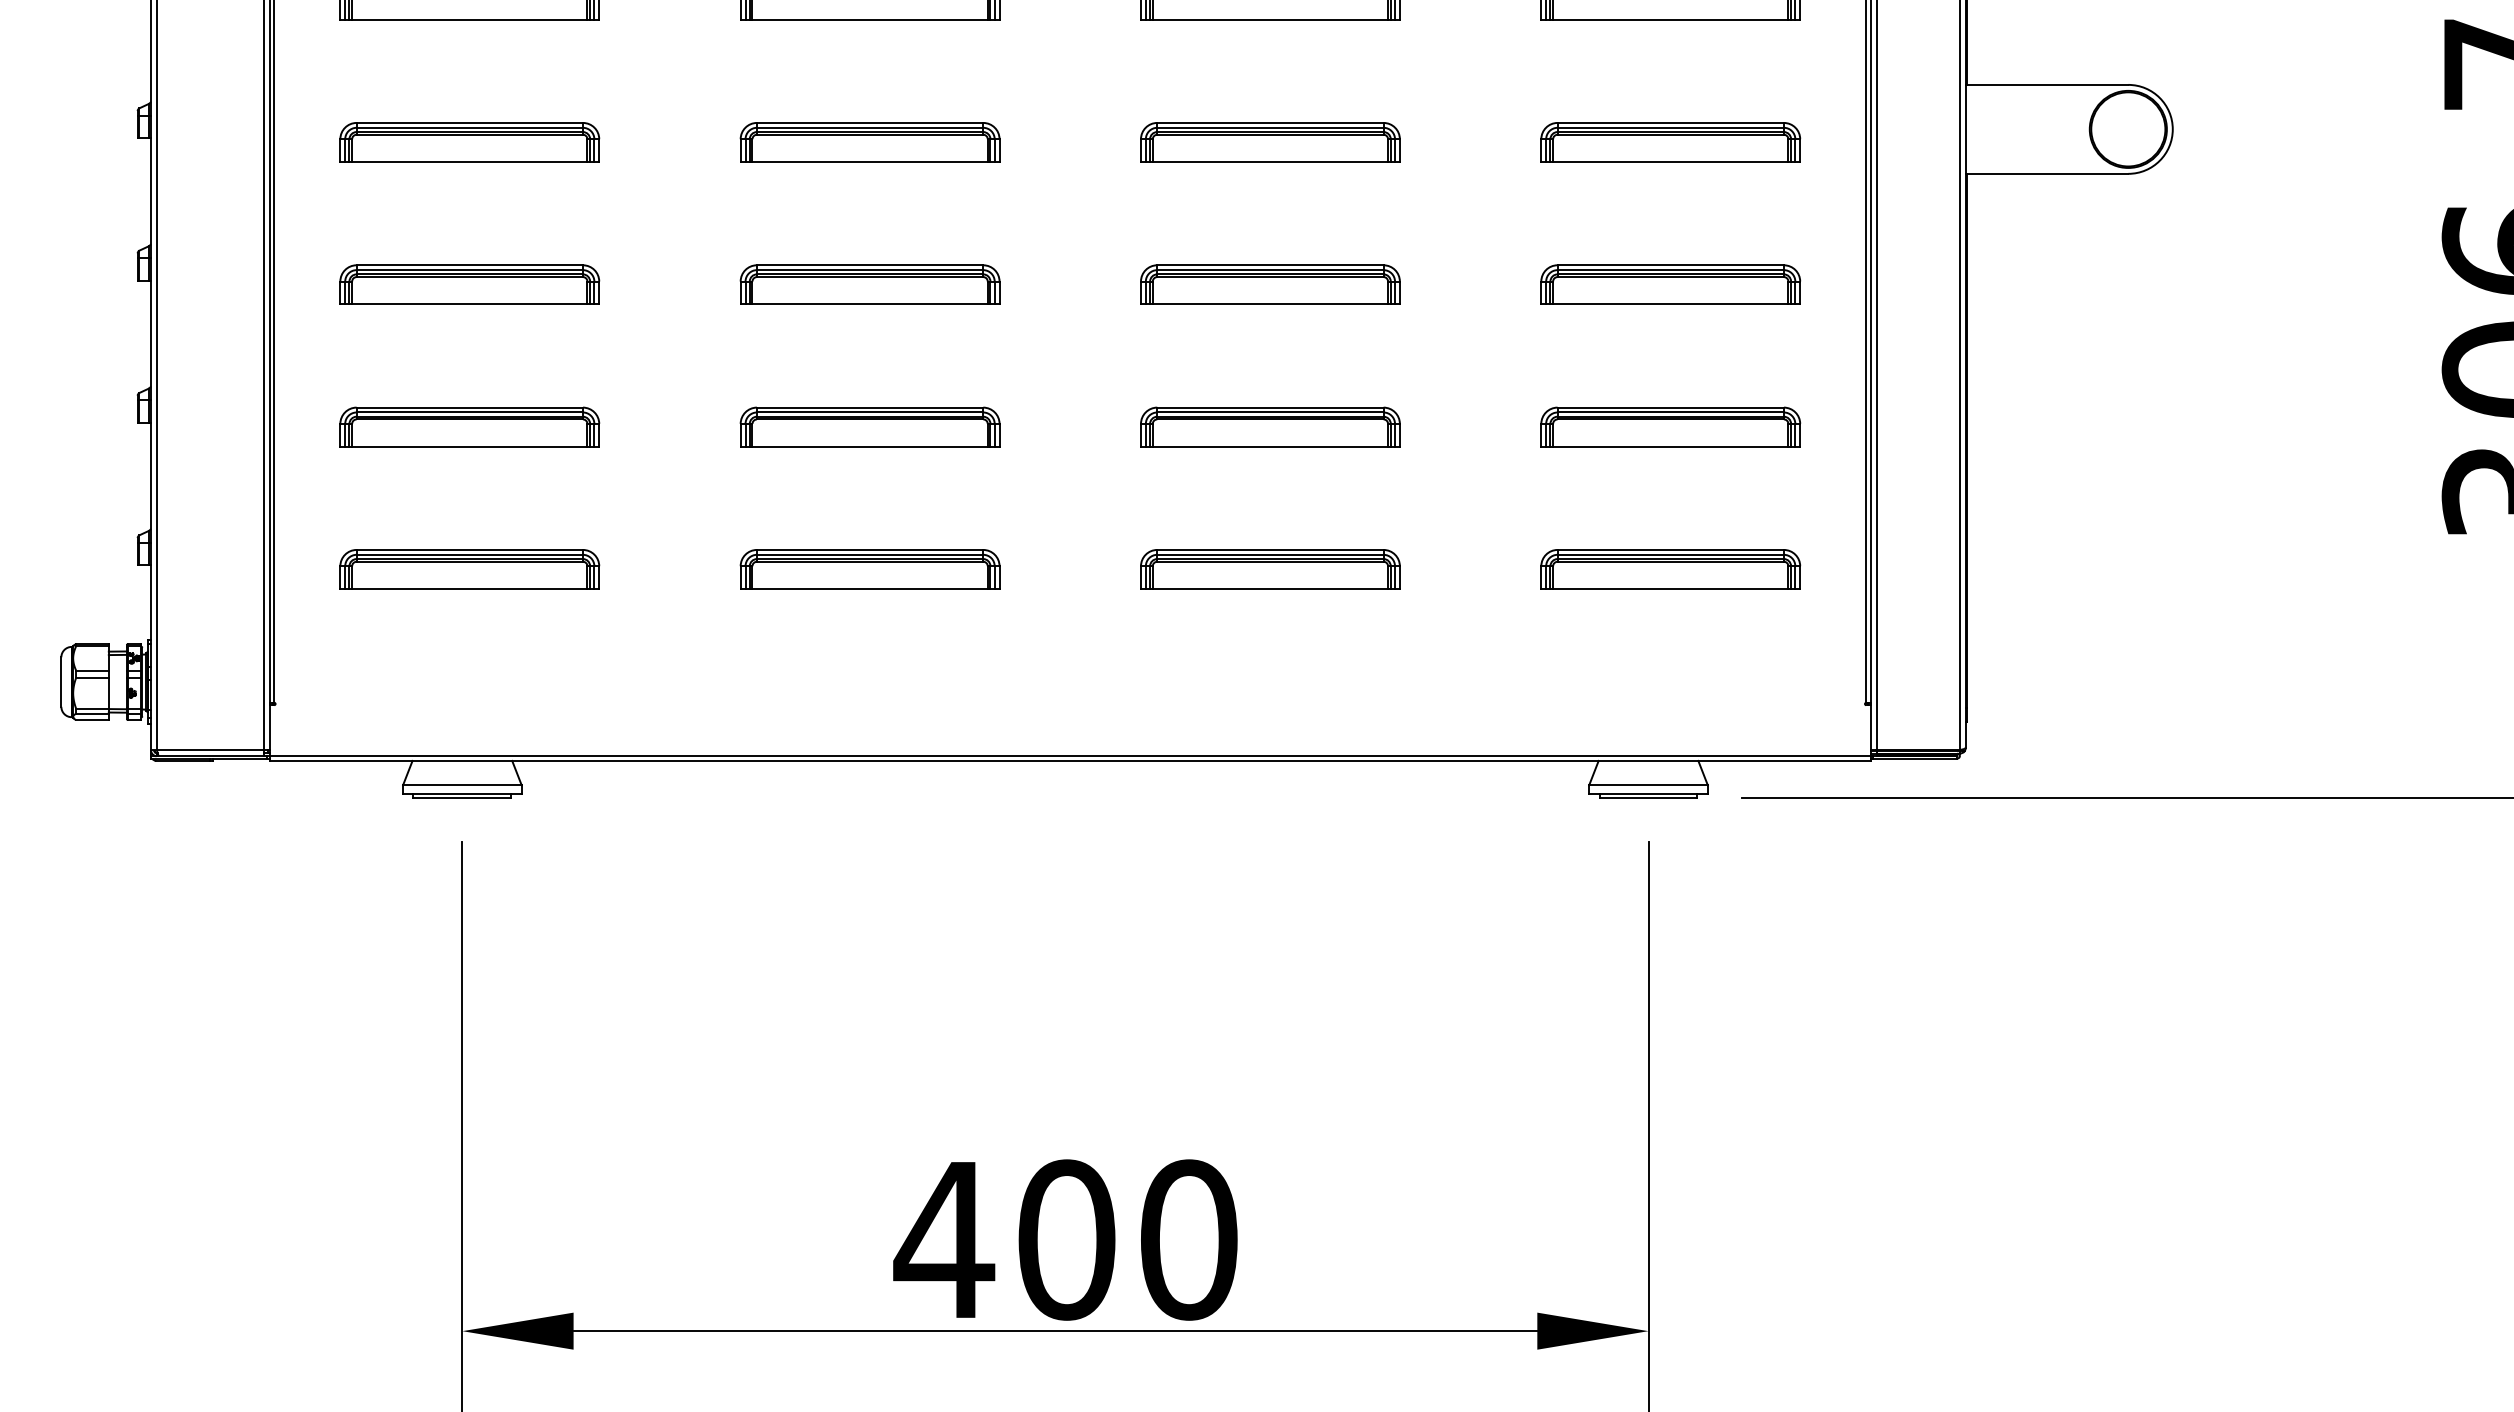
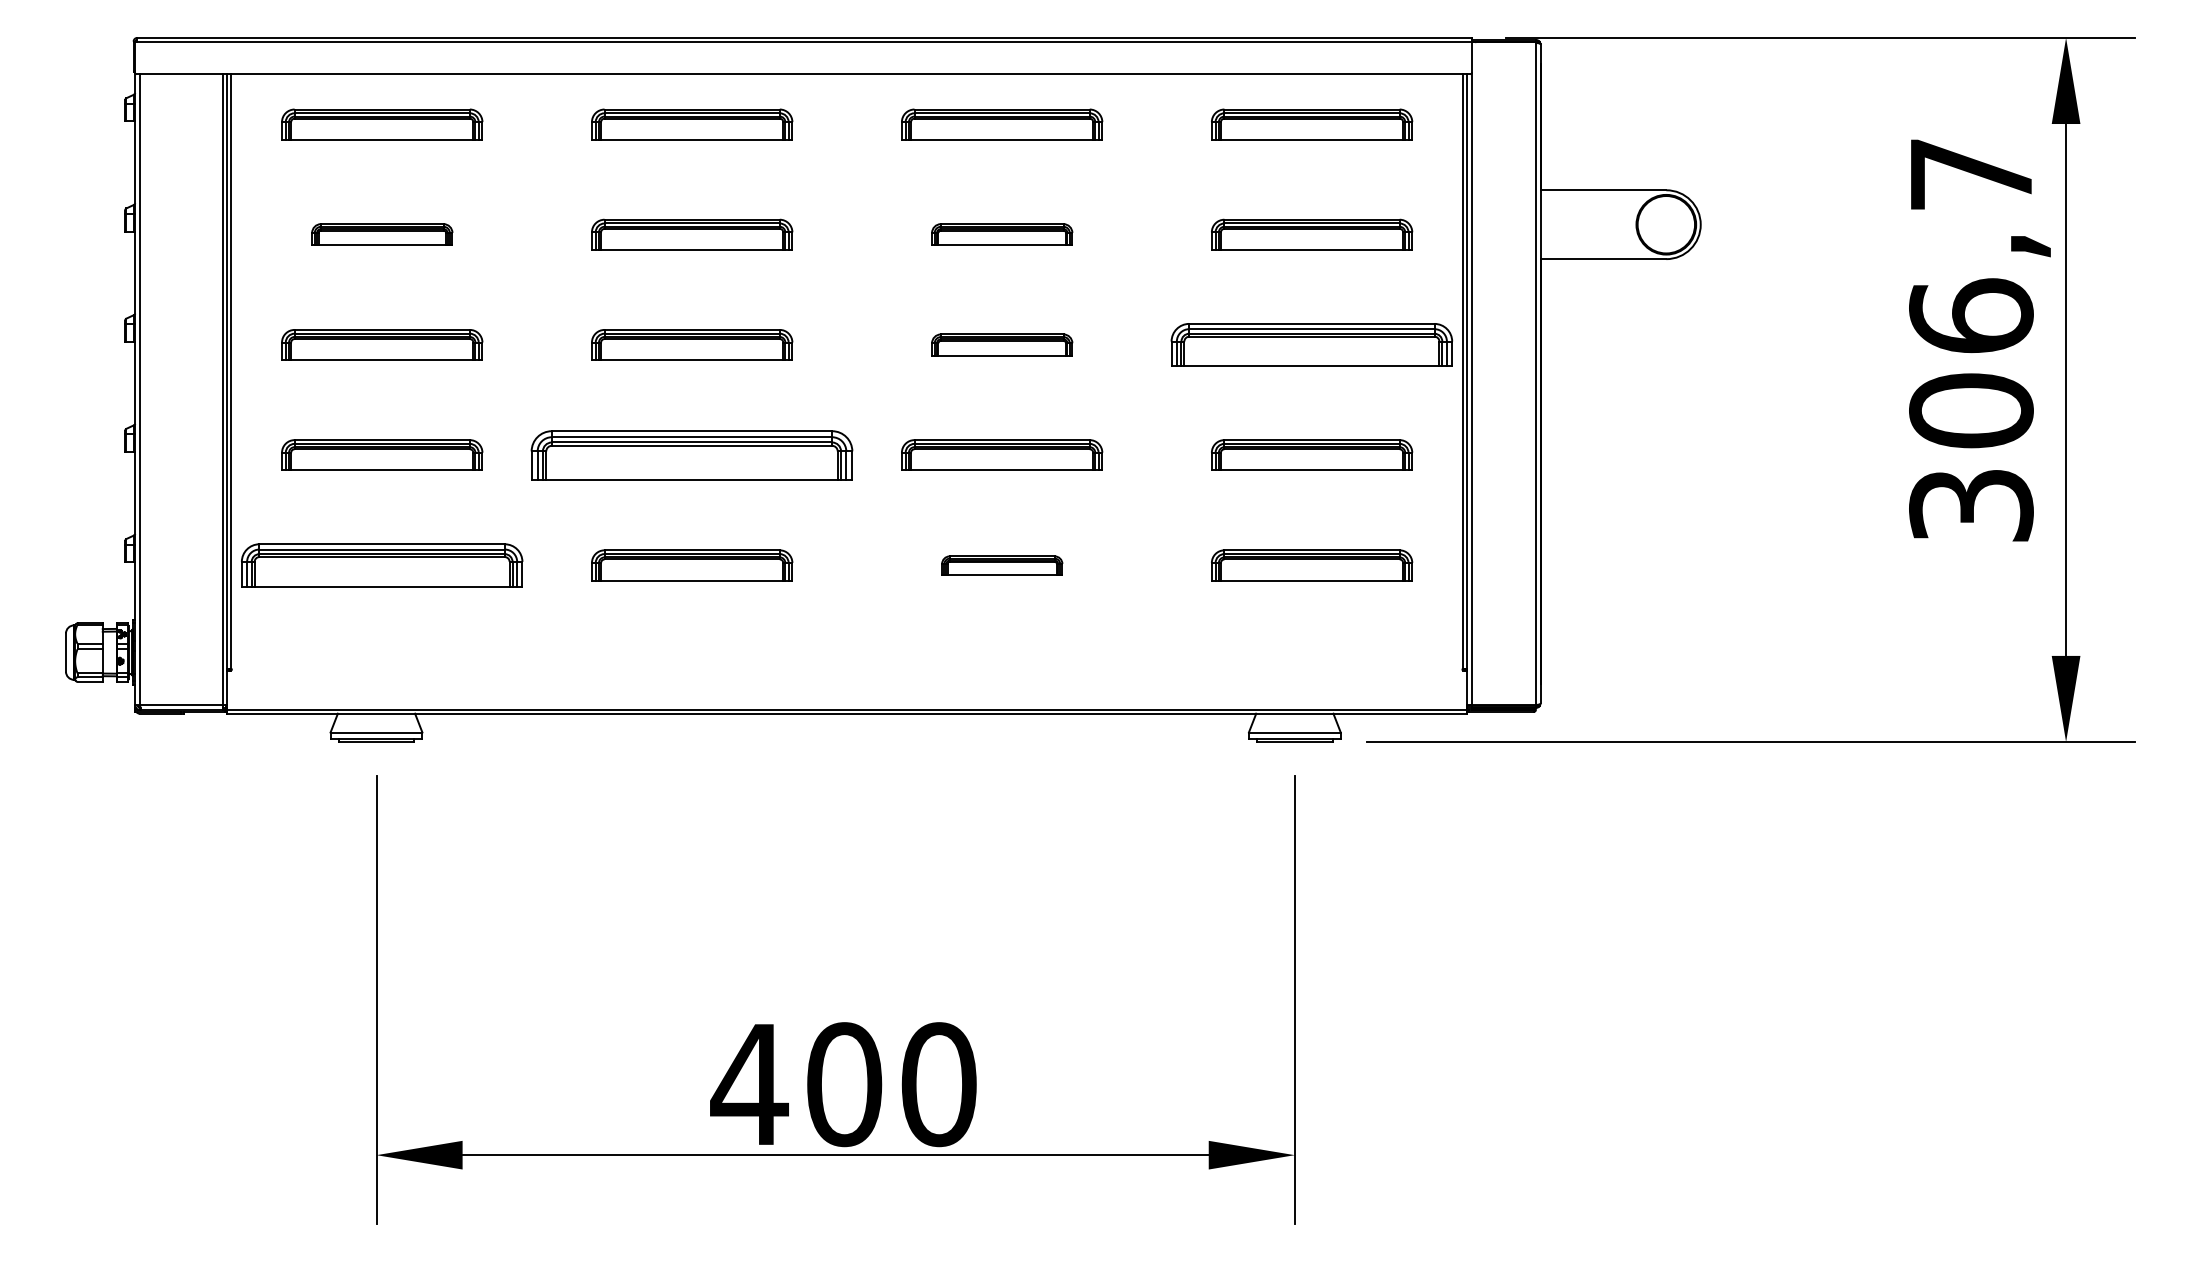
part: (470, 142) -> (382, 234), size x0.7
part: (1270, 142) -> (1002, 234), size x0.7
part: (1270, 284) -> (1002, 344), size x0.7
part: (1671, 284) -> (1312, 344), size x1.4
part: (870, 426) -> (692, 454), size x1.6
part: (470, 569) -> (382, 565), size x1.4
part: (1270, 569) -> (1002, 565), size x0.6

